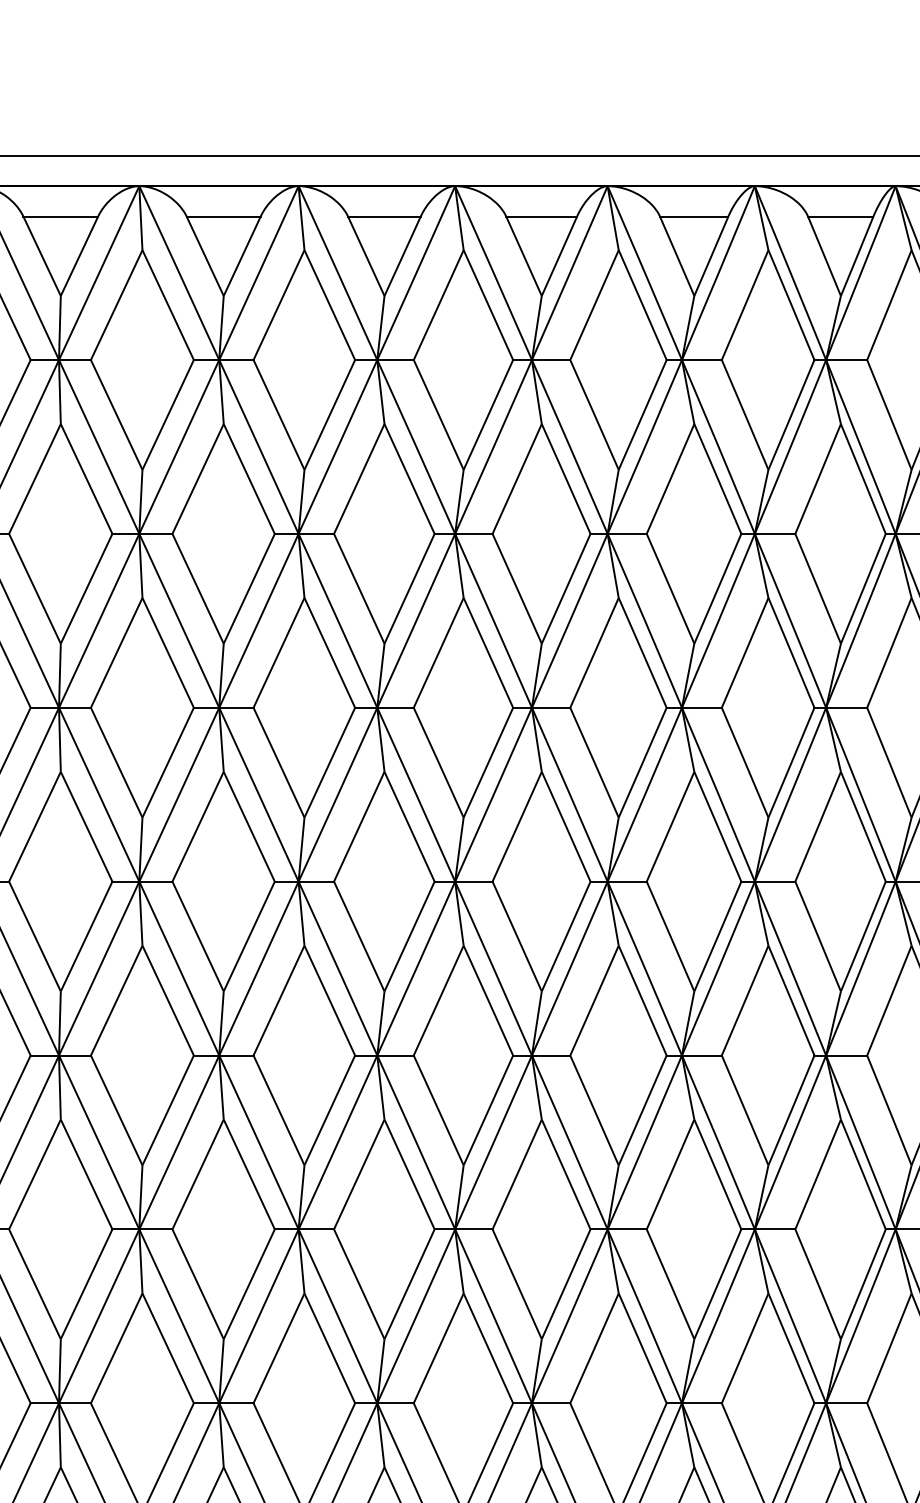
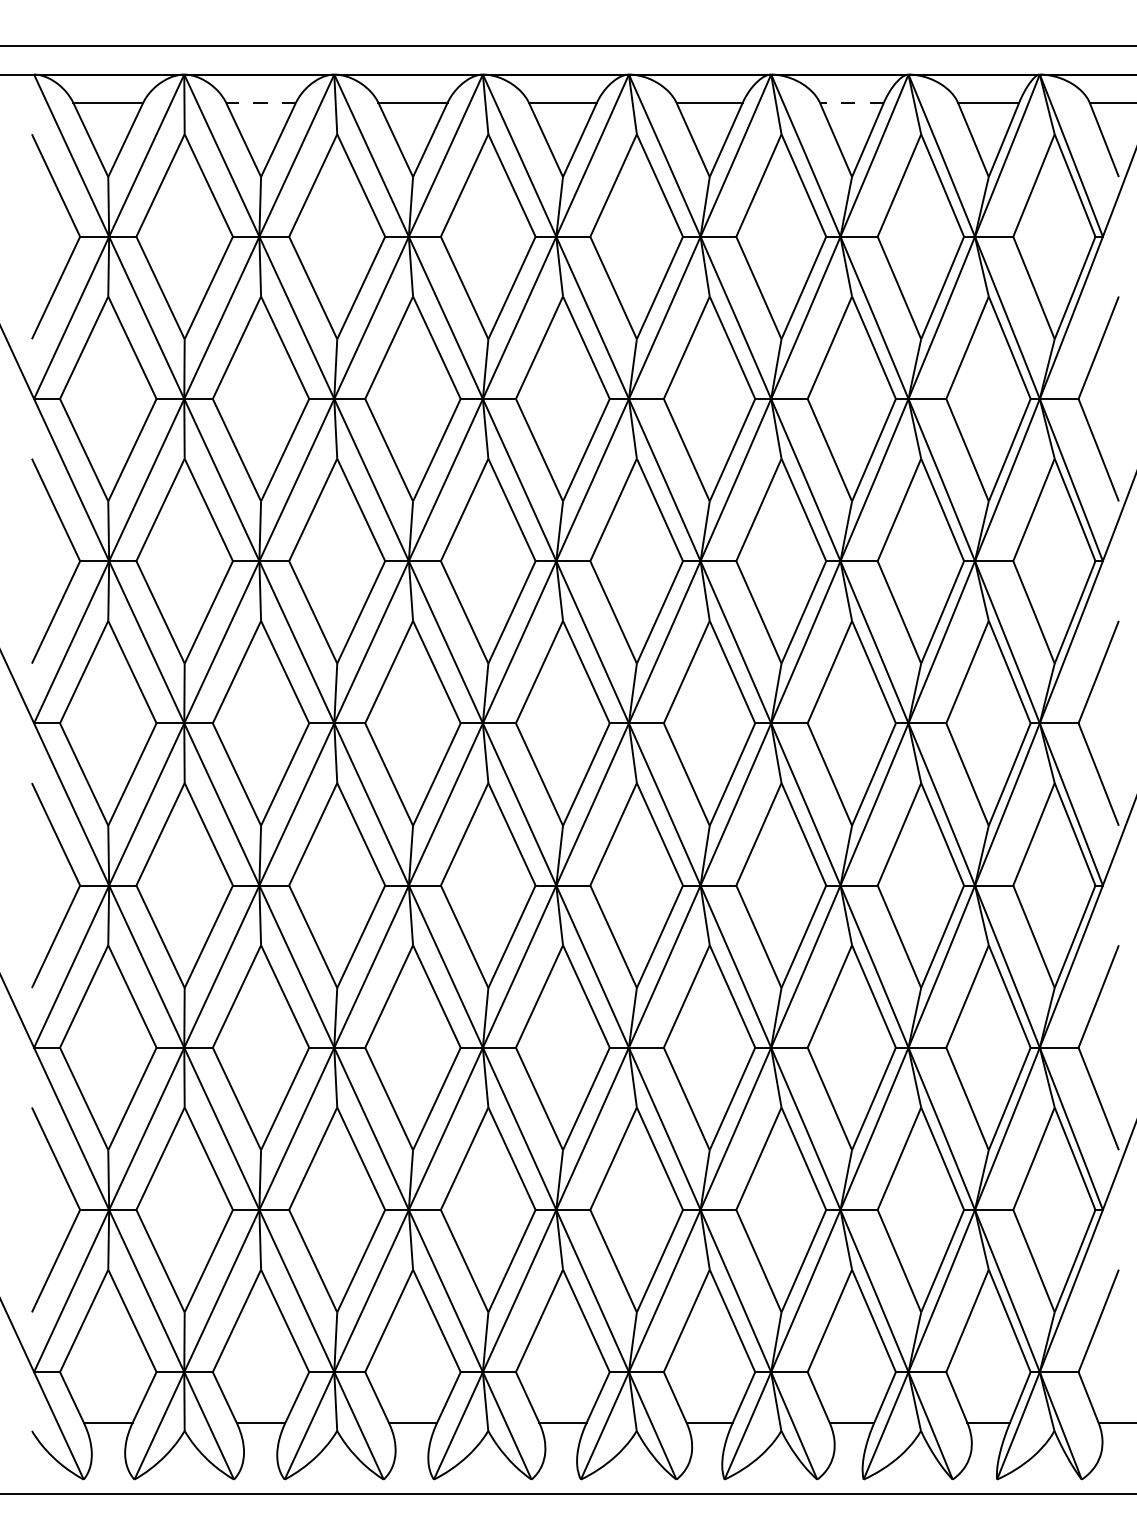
line: (61, 216) -> (261, 102), solid -> dashed
line: (693, 216) -> (851, 102), solid -> dashed

